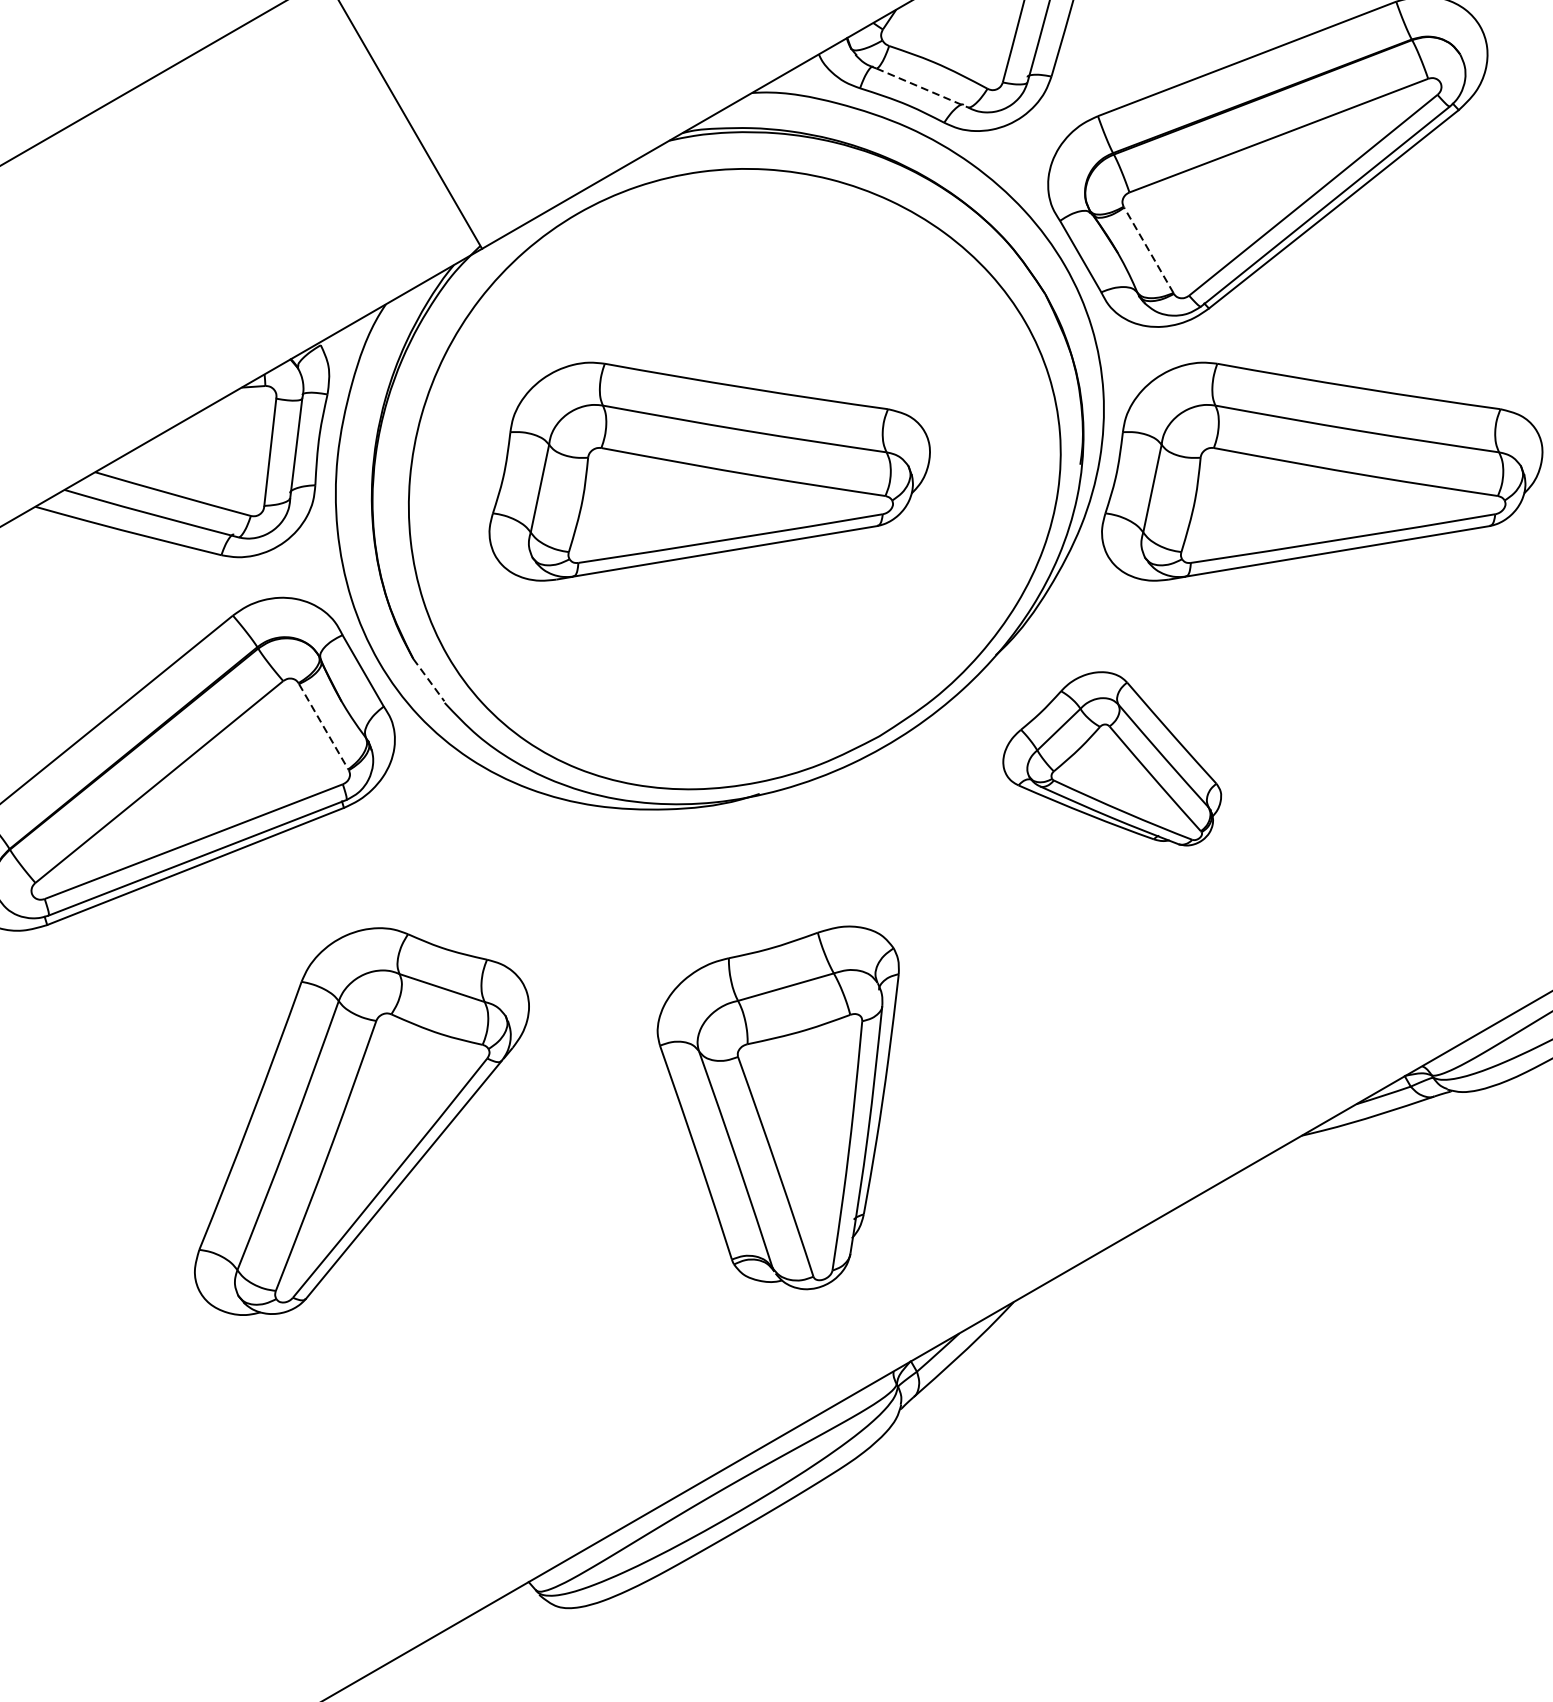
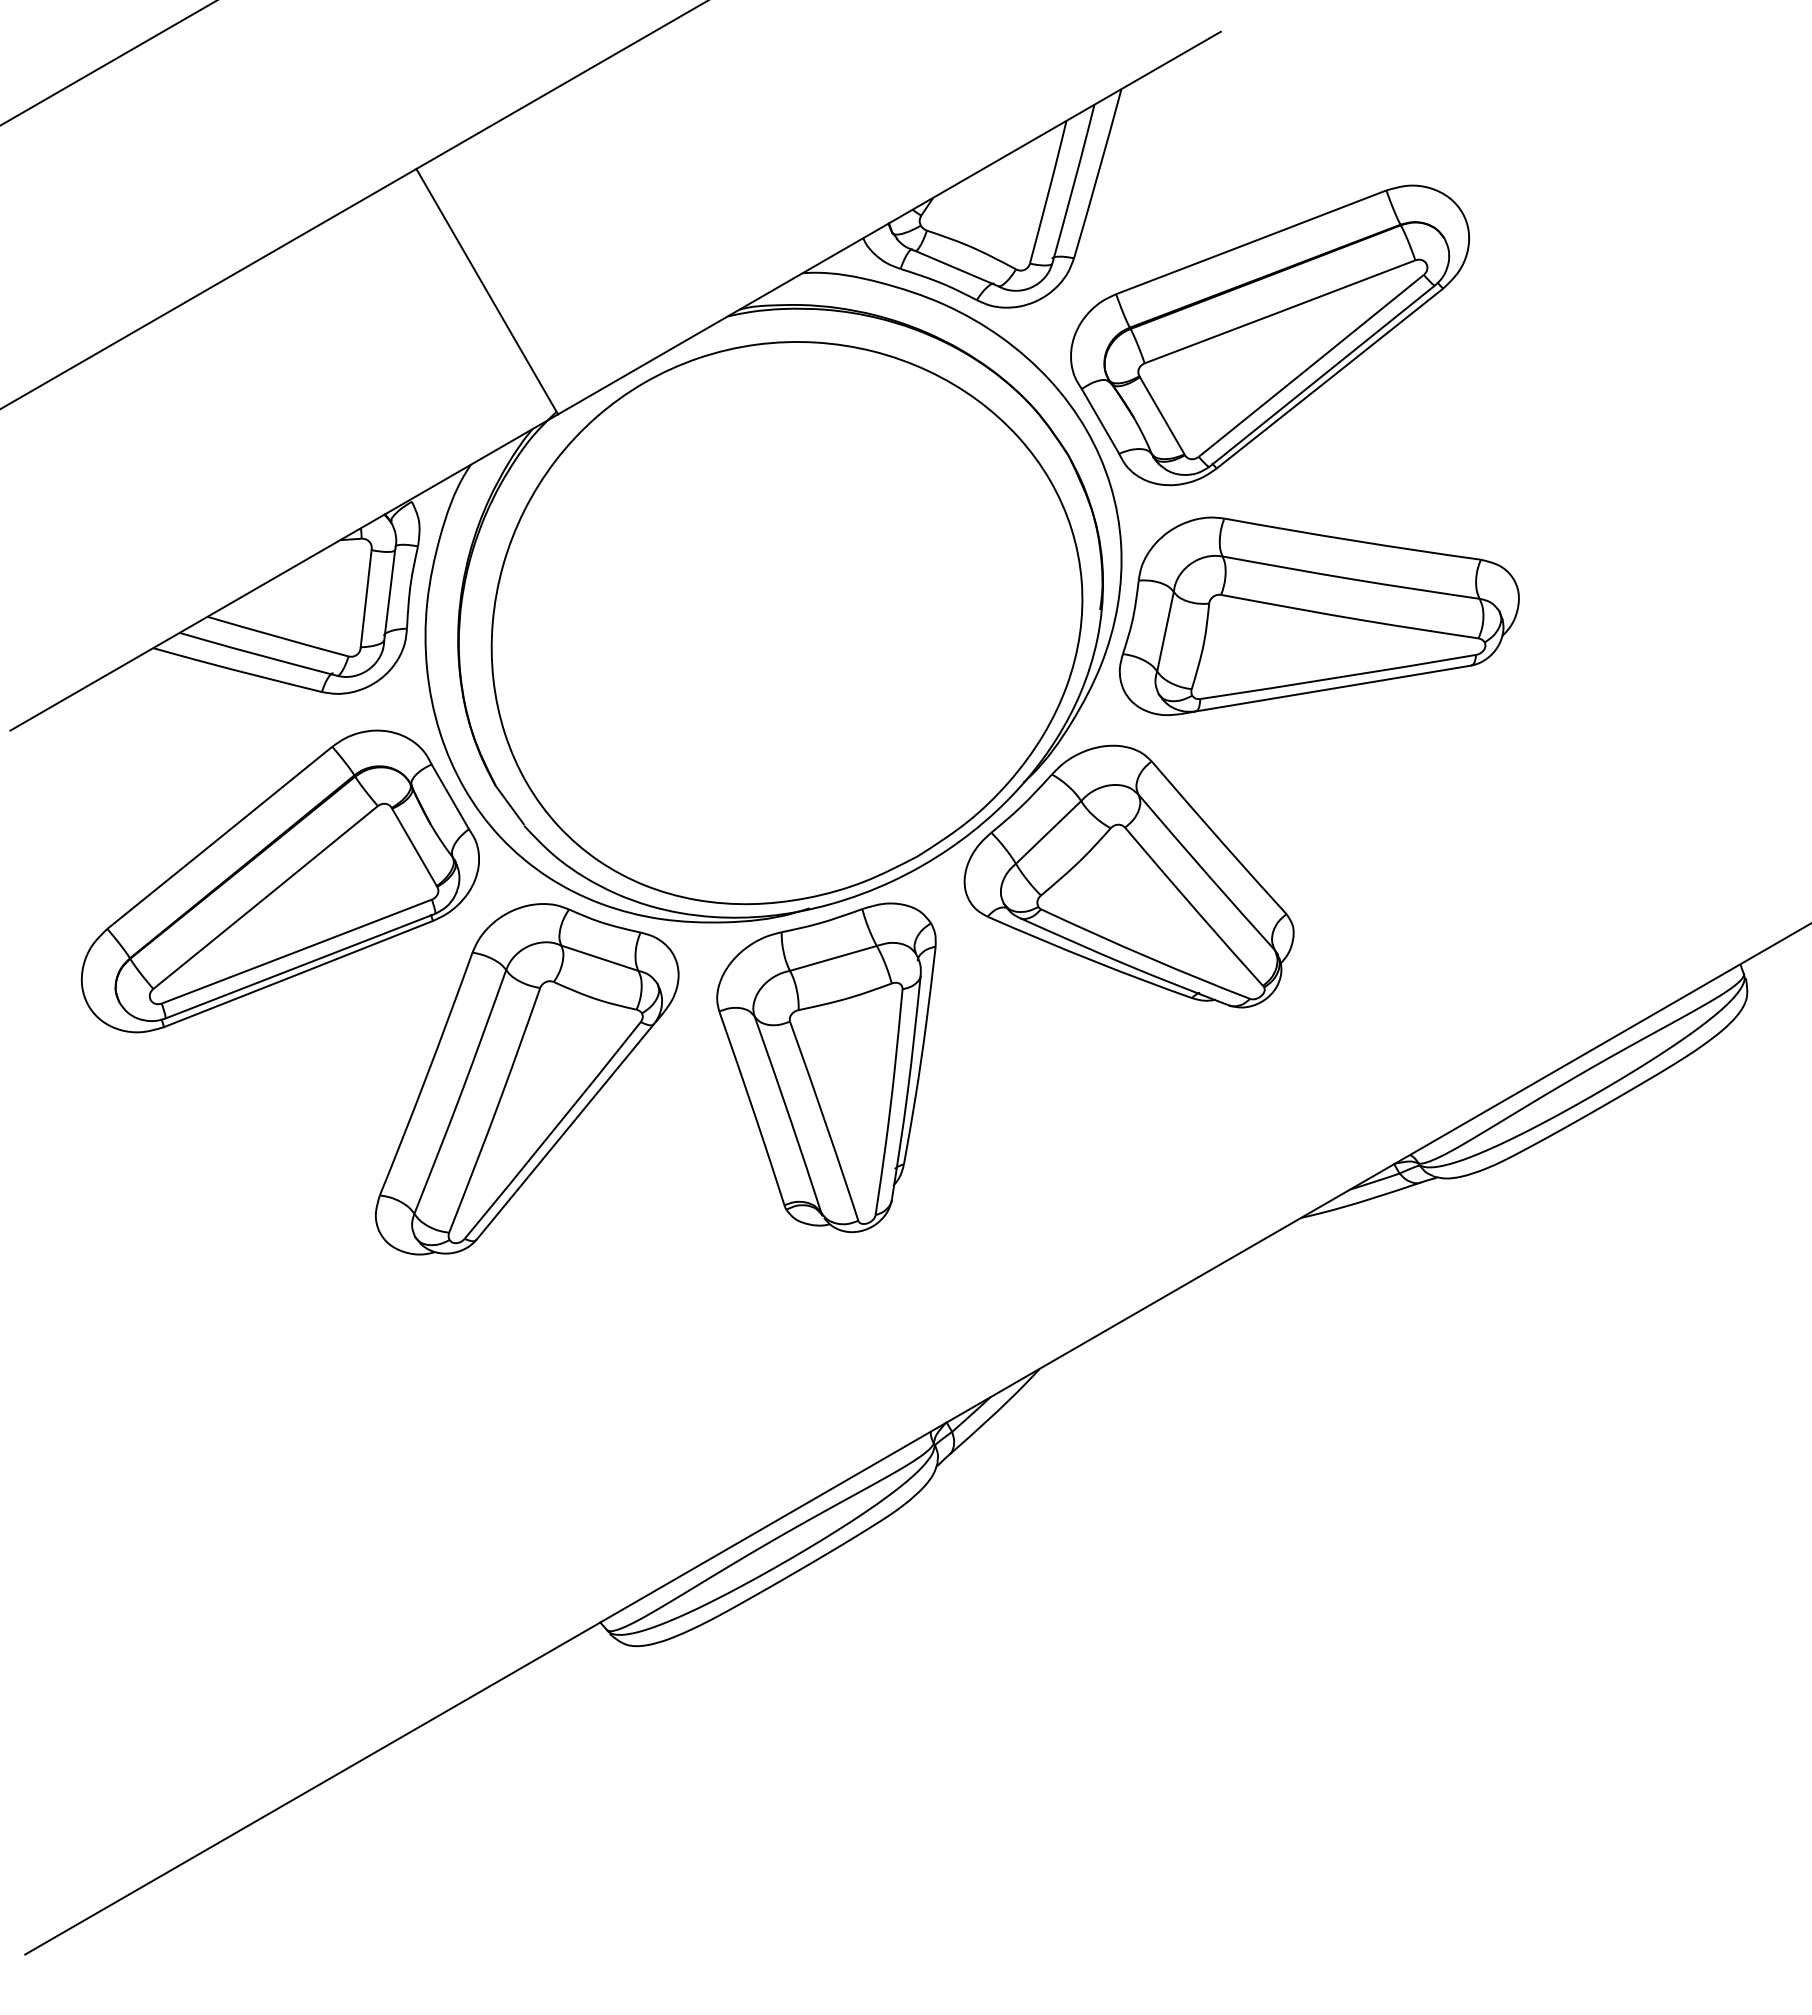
line: (922, 87) -> (957, 268), dashed -> solid
line: (1149, 250) -> (1162, 415), dashed -> solid
part: (708, 470) -> (763, 615), removed
line: (428, 680) -> (509, 805), dashed -> solid
line: (323, 726) -> (414, 847), dashed -> solid
part: (1111, 758) -> (1128, 876), size x1.67
part: (778, 1107) -> (826, 1067), moved
part: (361, 1121) -> (526, 1079), moved

